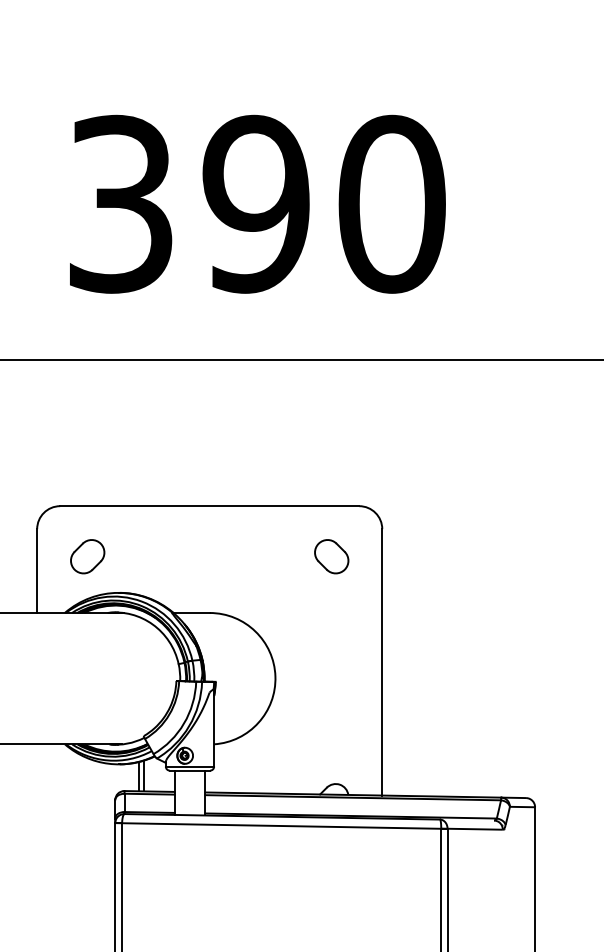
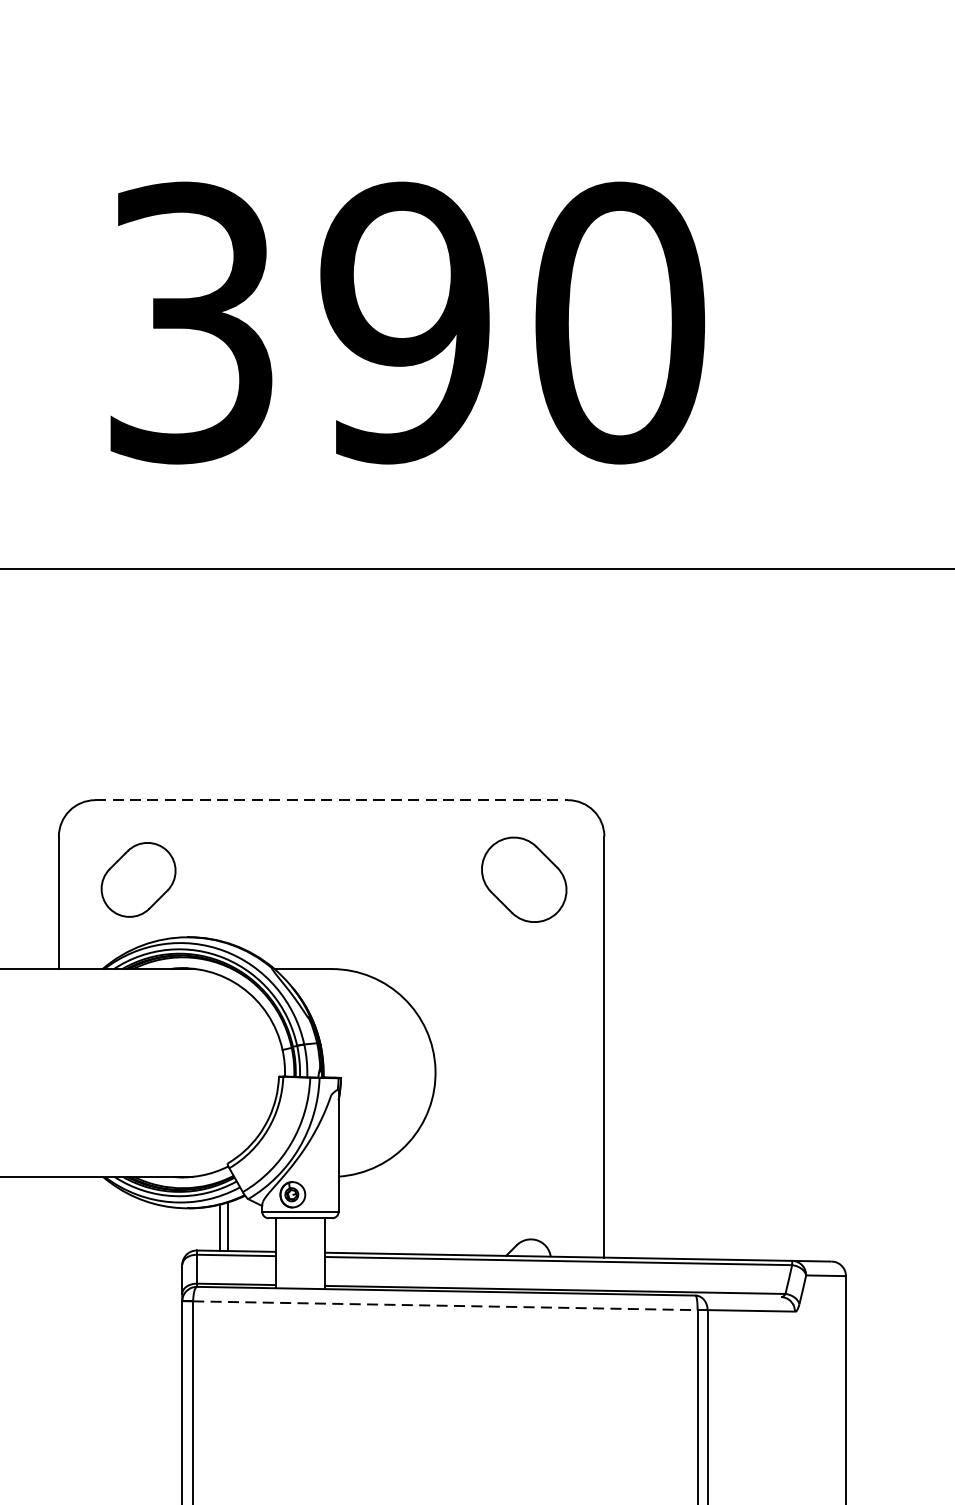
line: (209, 506) -> (331, 800), solid -> dashed
part: (87, 556) -> (138, 879), size x1.4
part: (331, 556) -> (524, 879), size x1.6
line: (281, 826) -> (445, 1306), solid -> dashed

